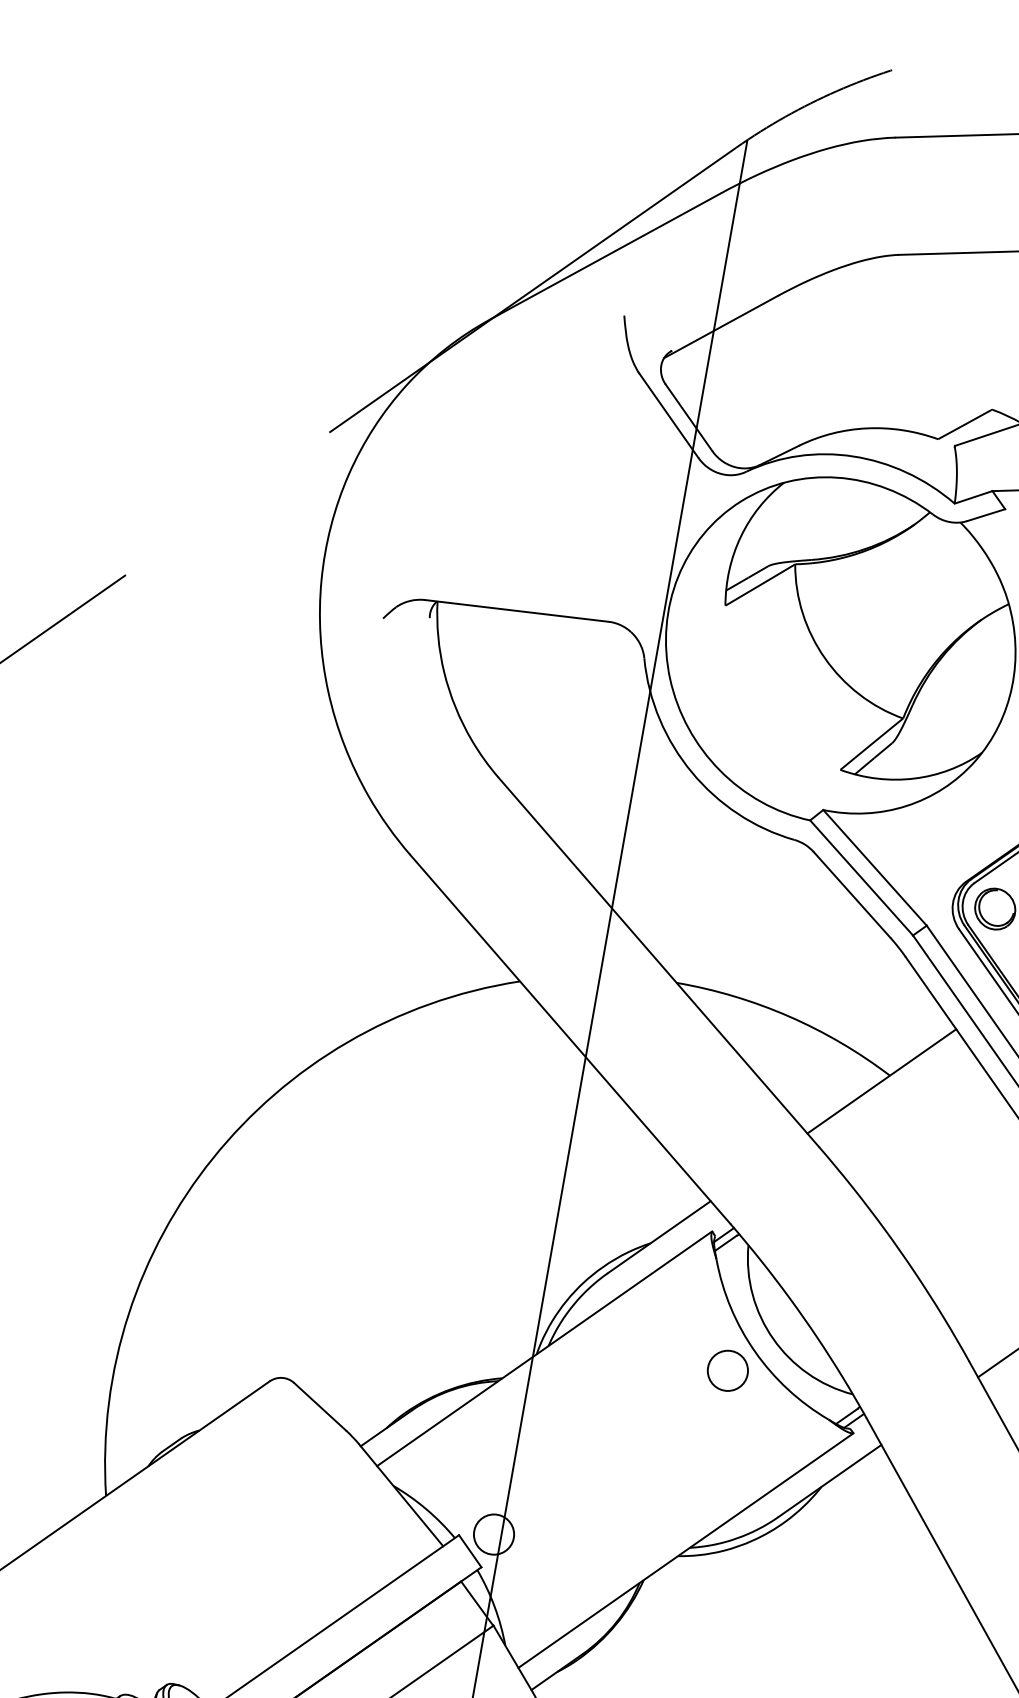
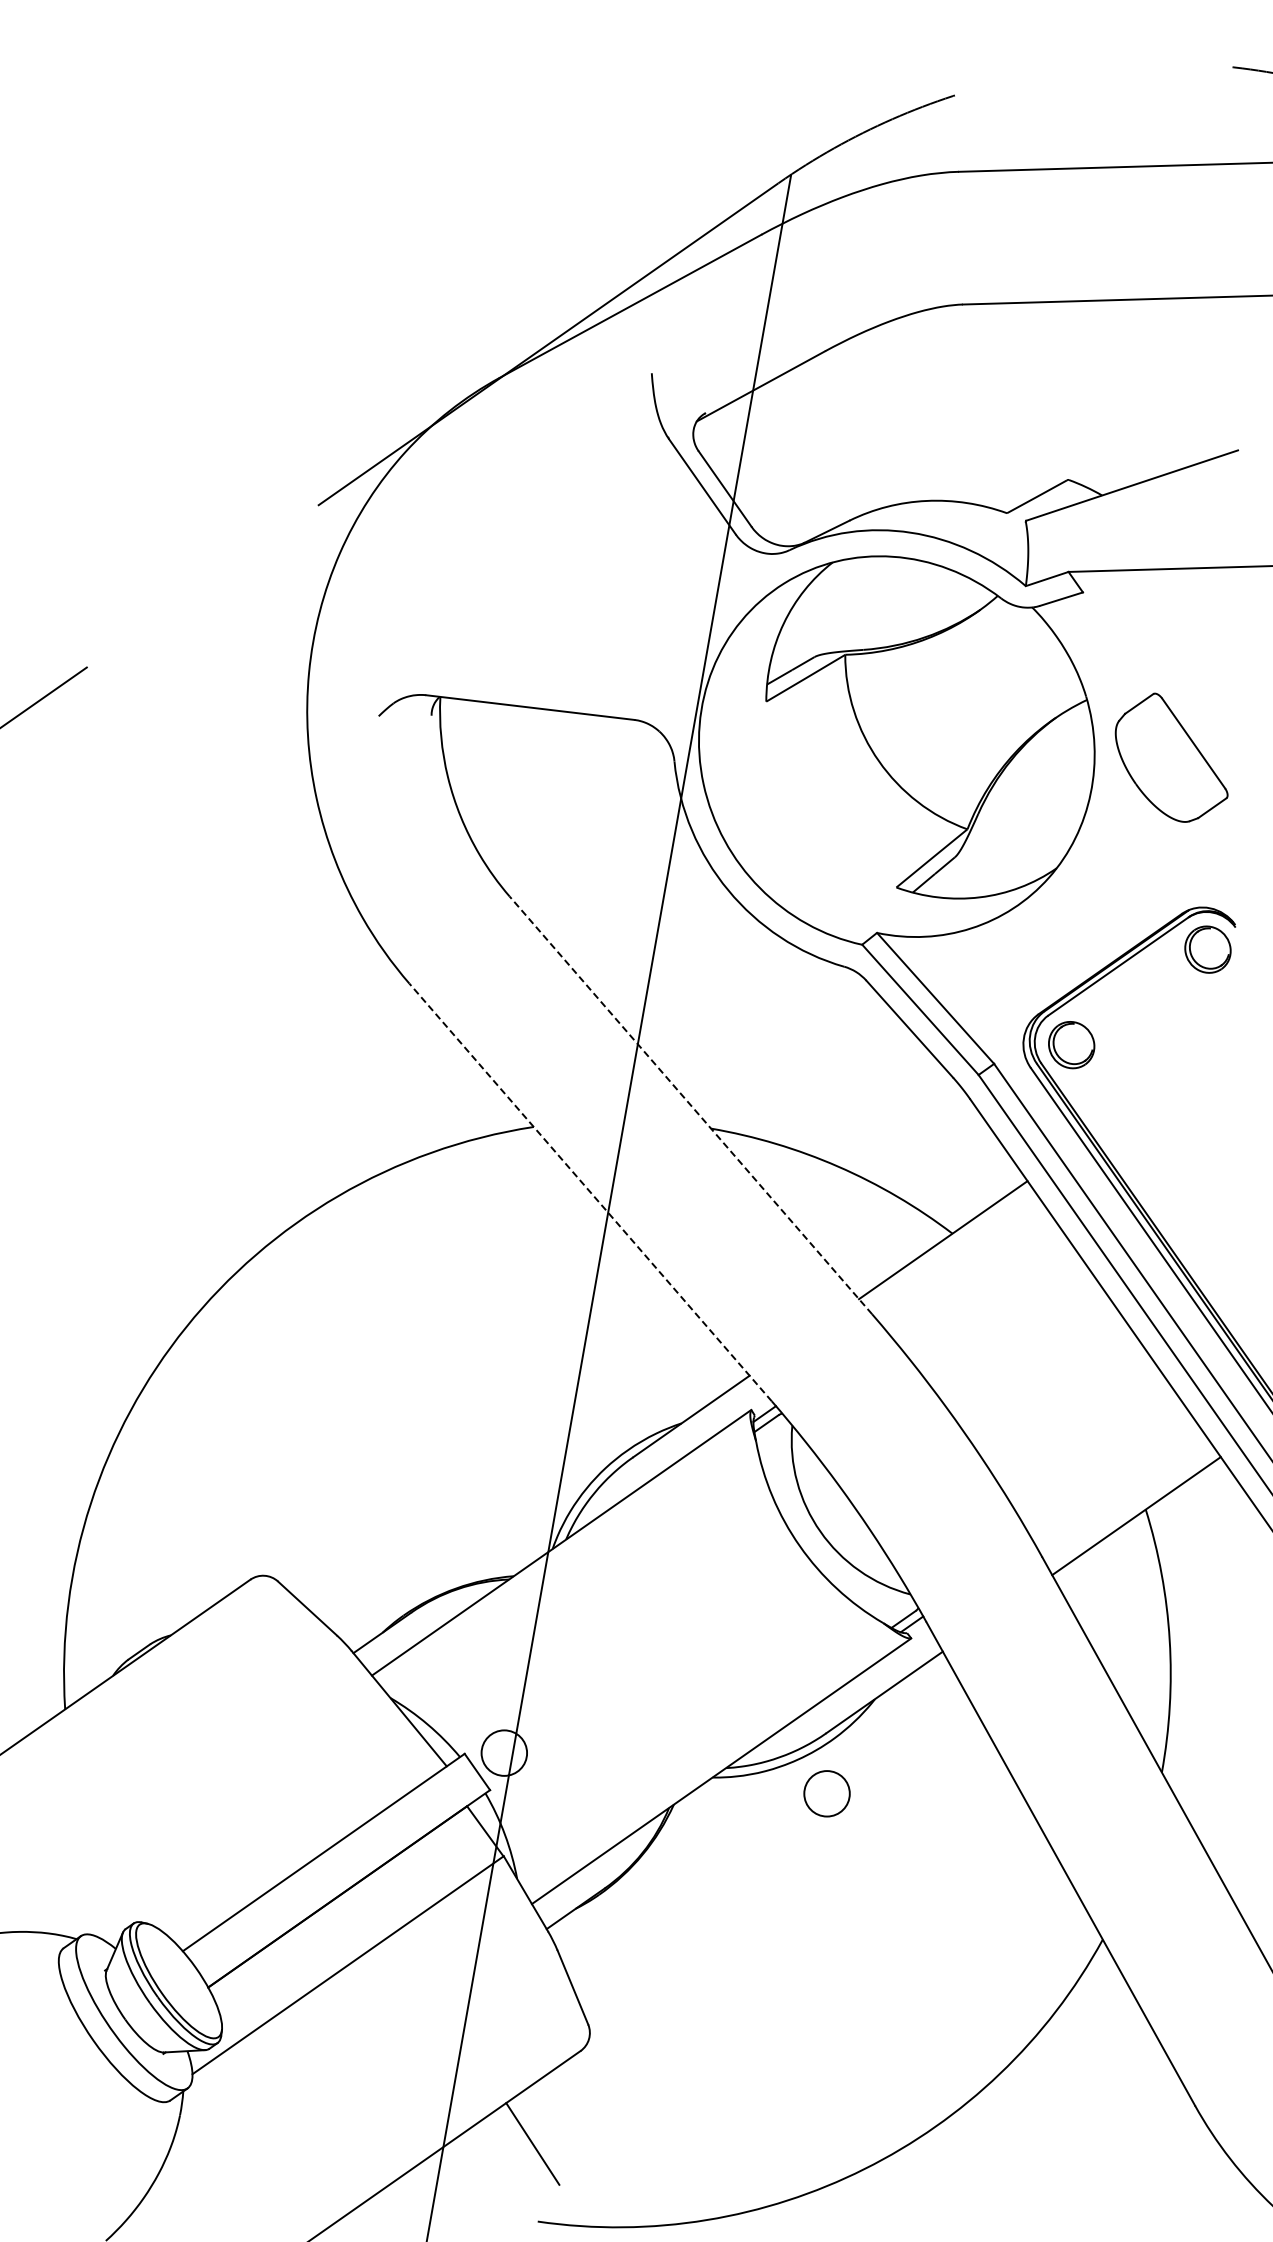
line: (658, 962) -> (690, 1105), solid -> dashed
line: (570, 1039) -> (590, 1192), solid -> dashed
circle: (727, 1370) -> (826, 1793), moved

